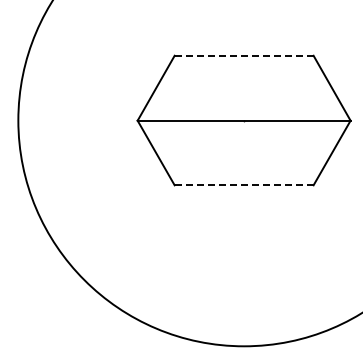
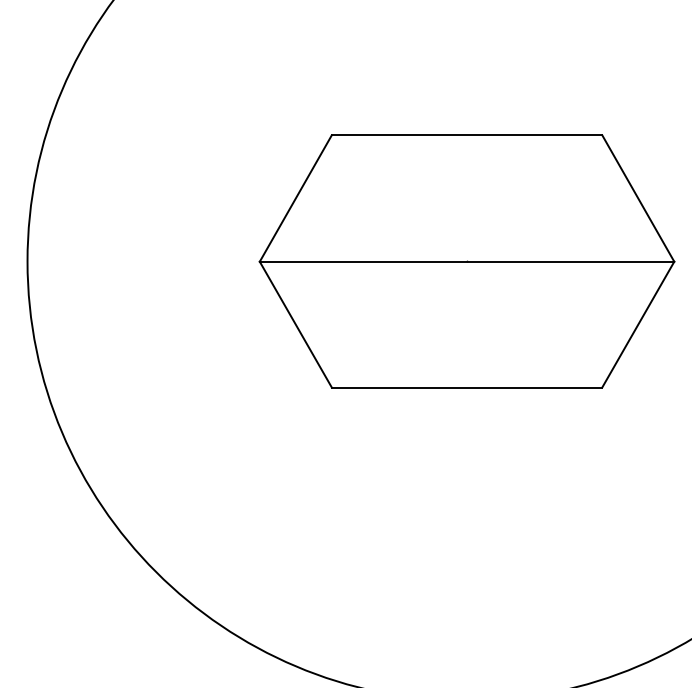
line: (244, 55) -> (467, 134), dashed -> solid
line: (244, 185) -> (467, 387), dashed -> solid

